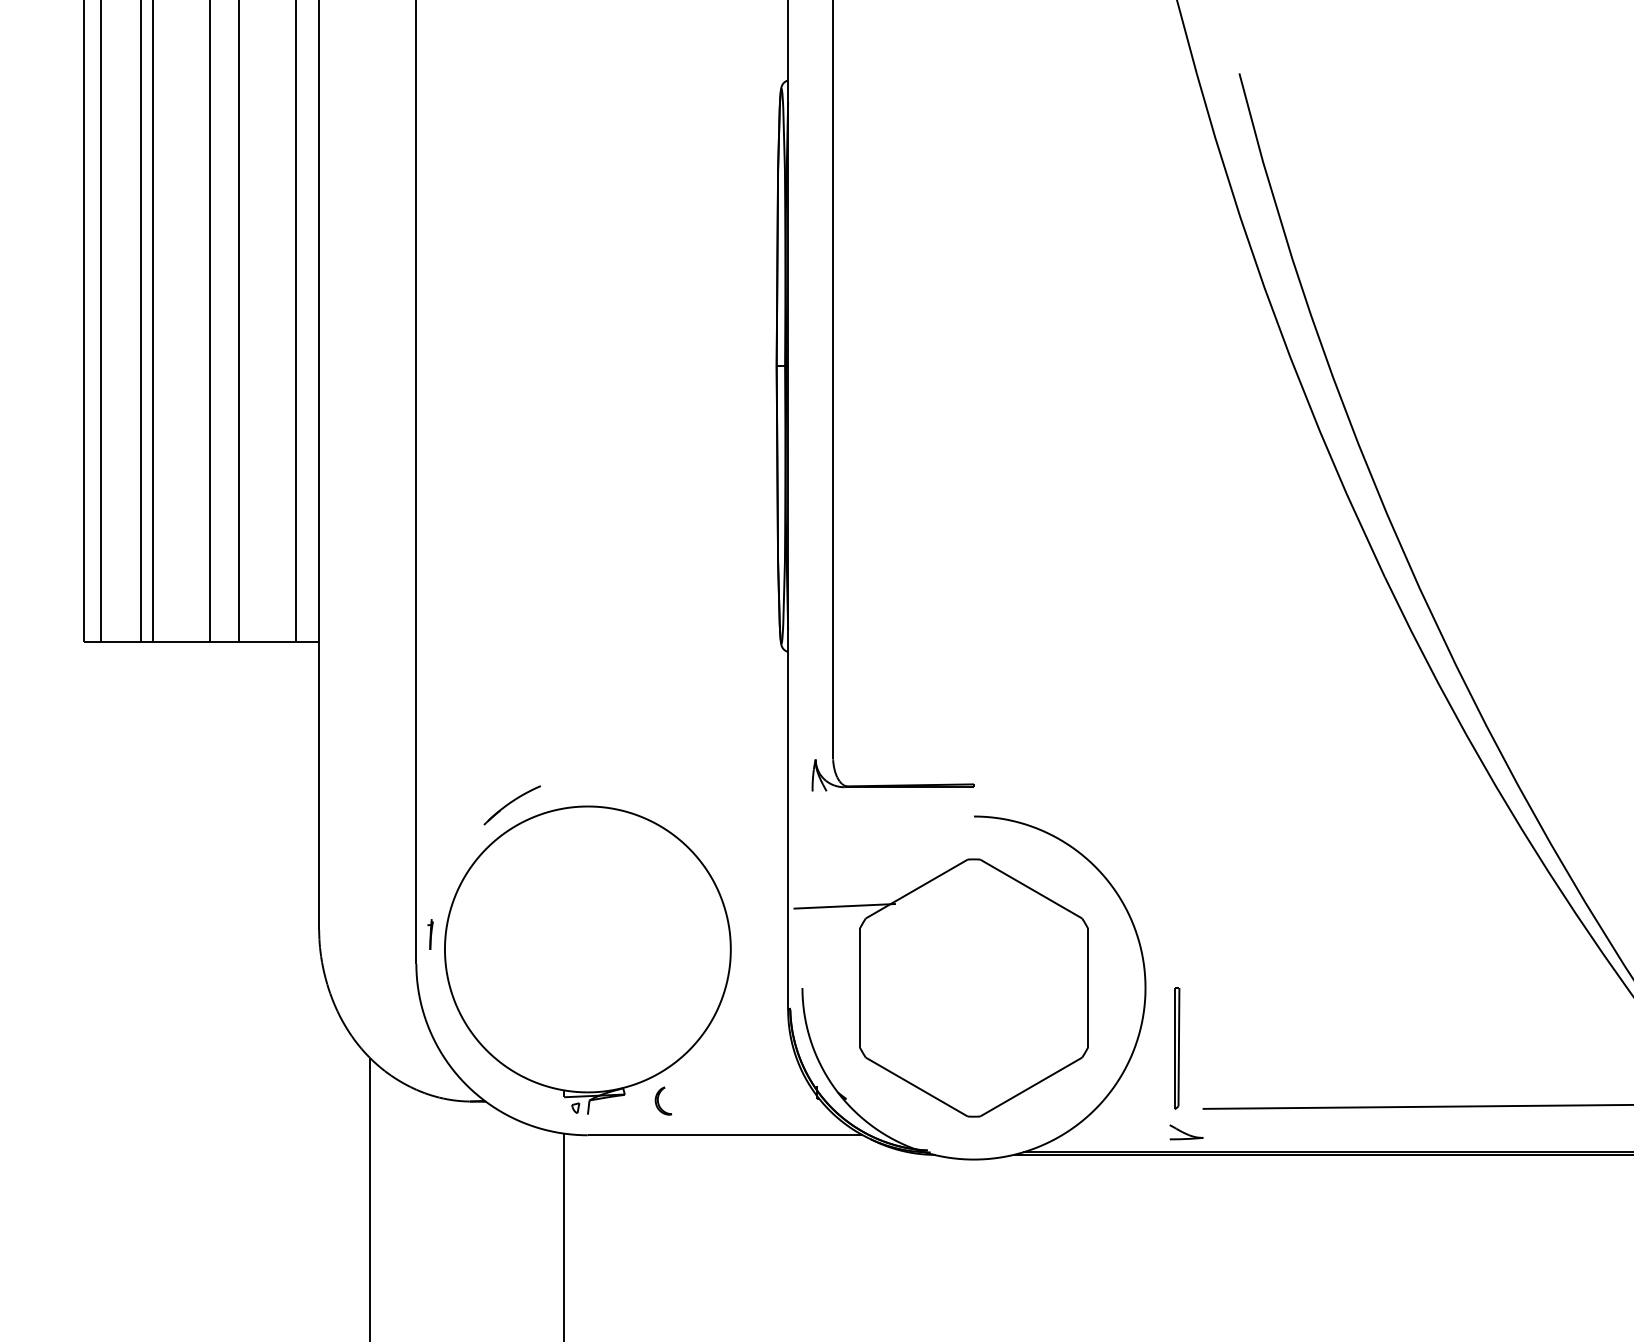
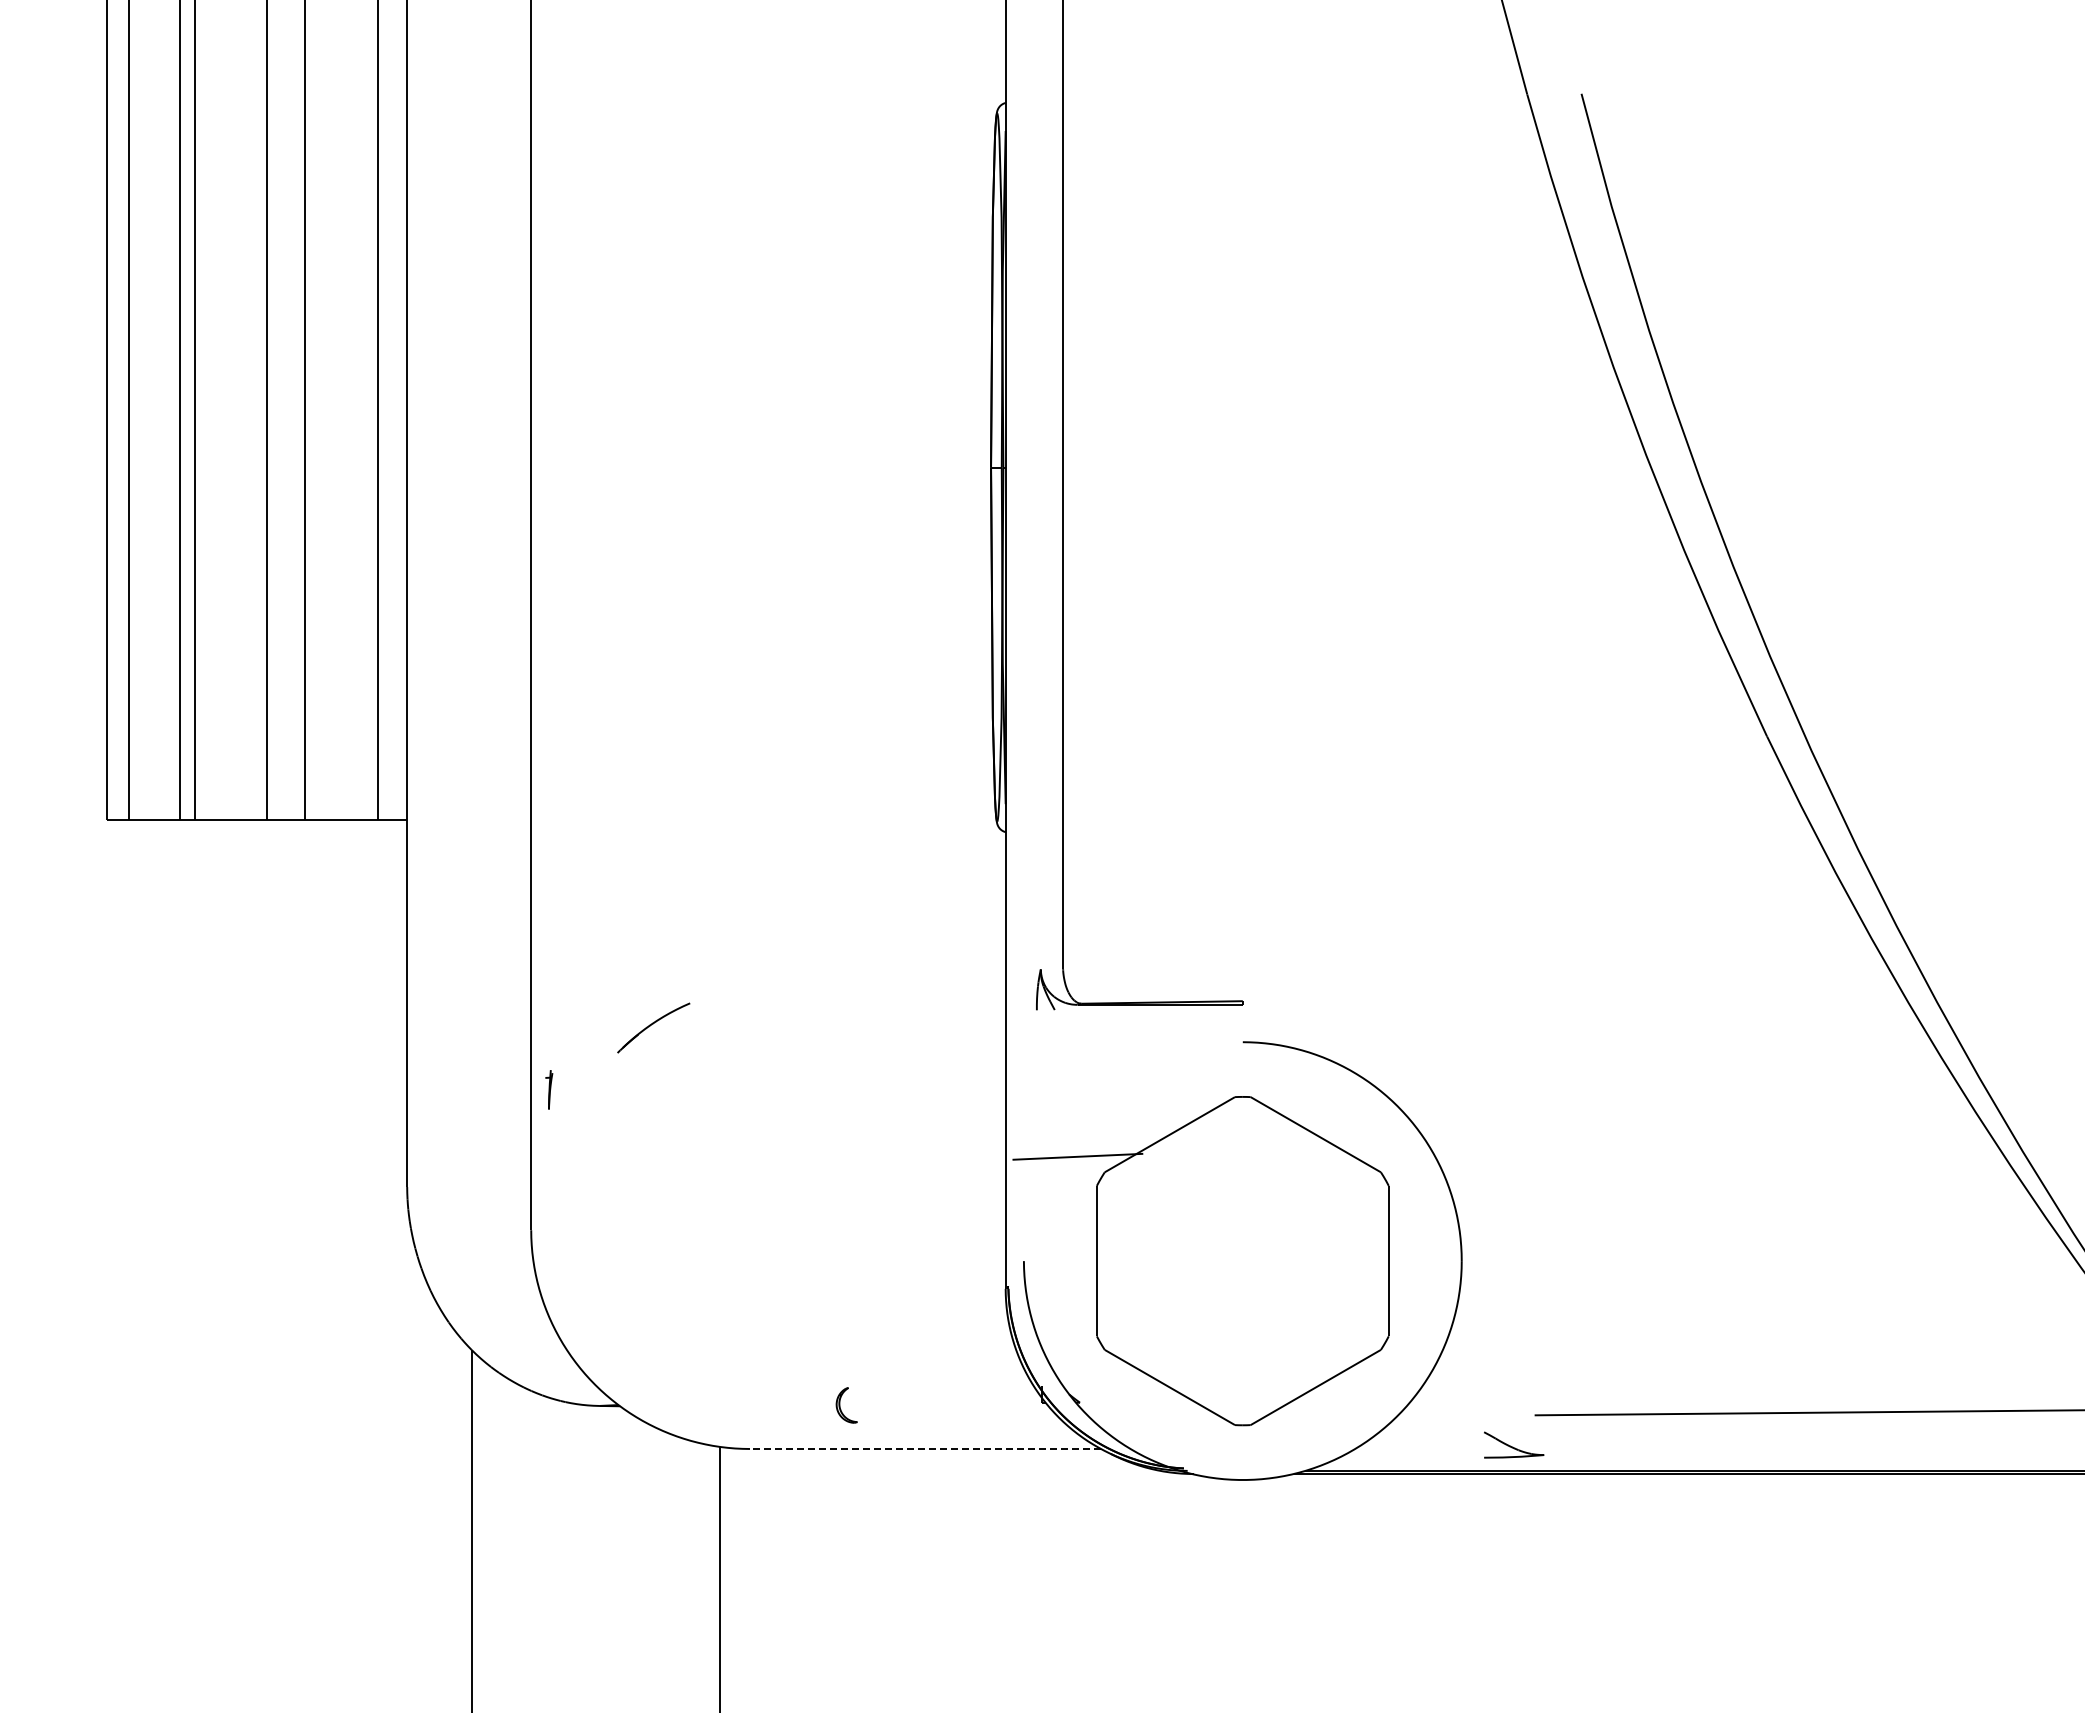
part: (430, 934) -> (549, 1089), moved
part: (587, 960) -> (749, 1225), removed
part: (1176, 1048) -> (1501, 1338), removed
part: (1186, 1132) -> (1513, 1445), size x1.4
line: (725, 1135) -> (925, 1449), solid -> dashed

